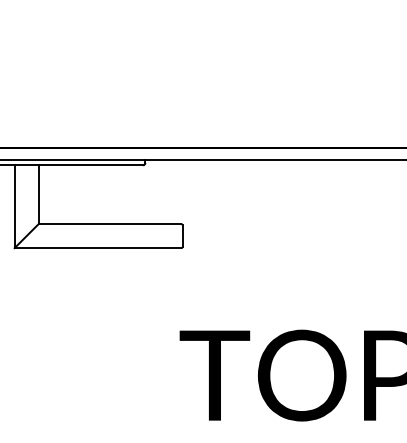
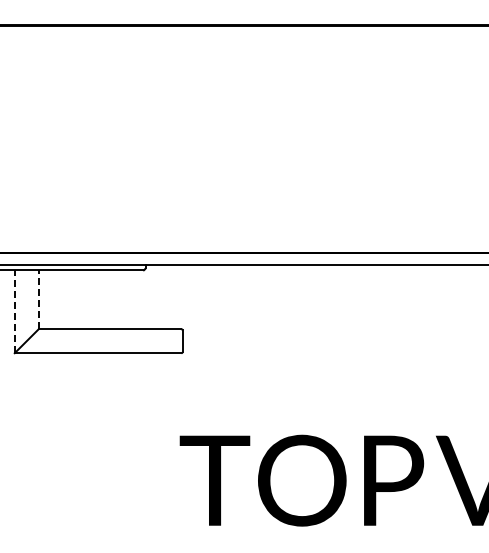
line: (38, 194) -> (38, 299), solid -> dashed
line: (14, 206) -> (14, 311), solid -> dashed

